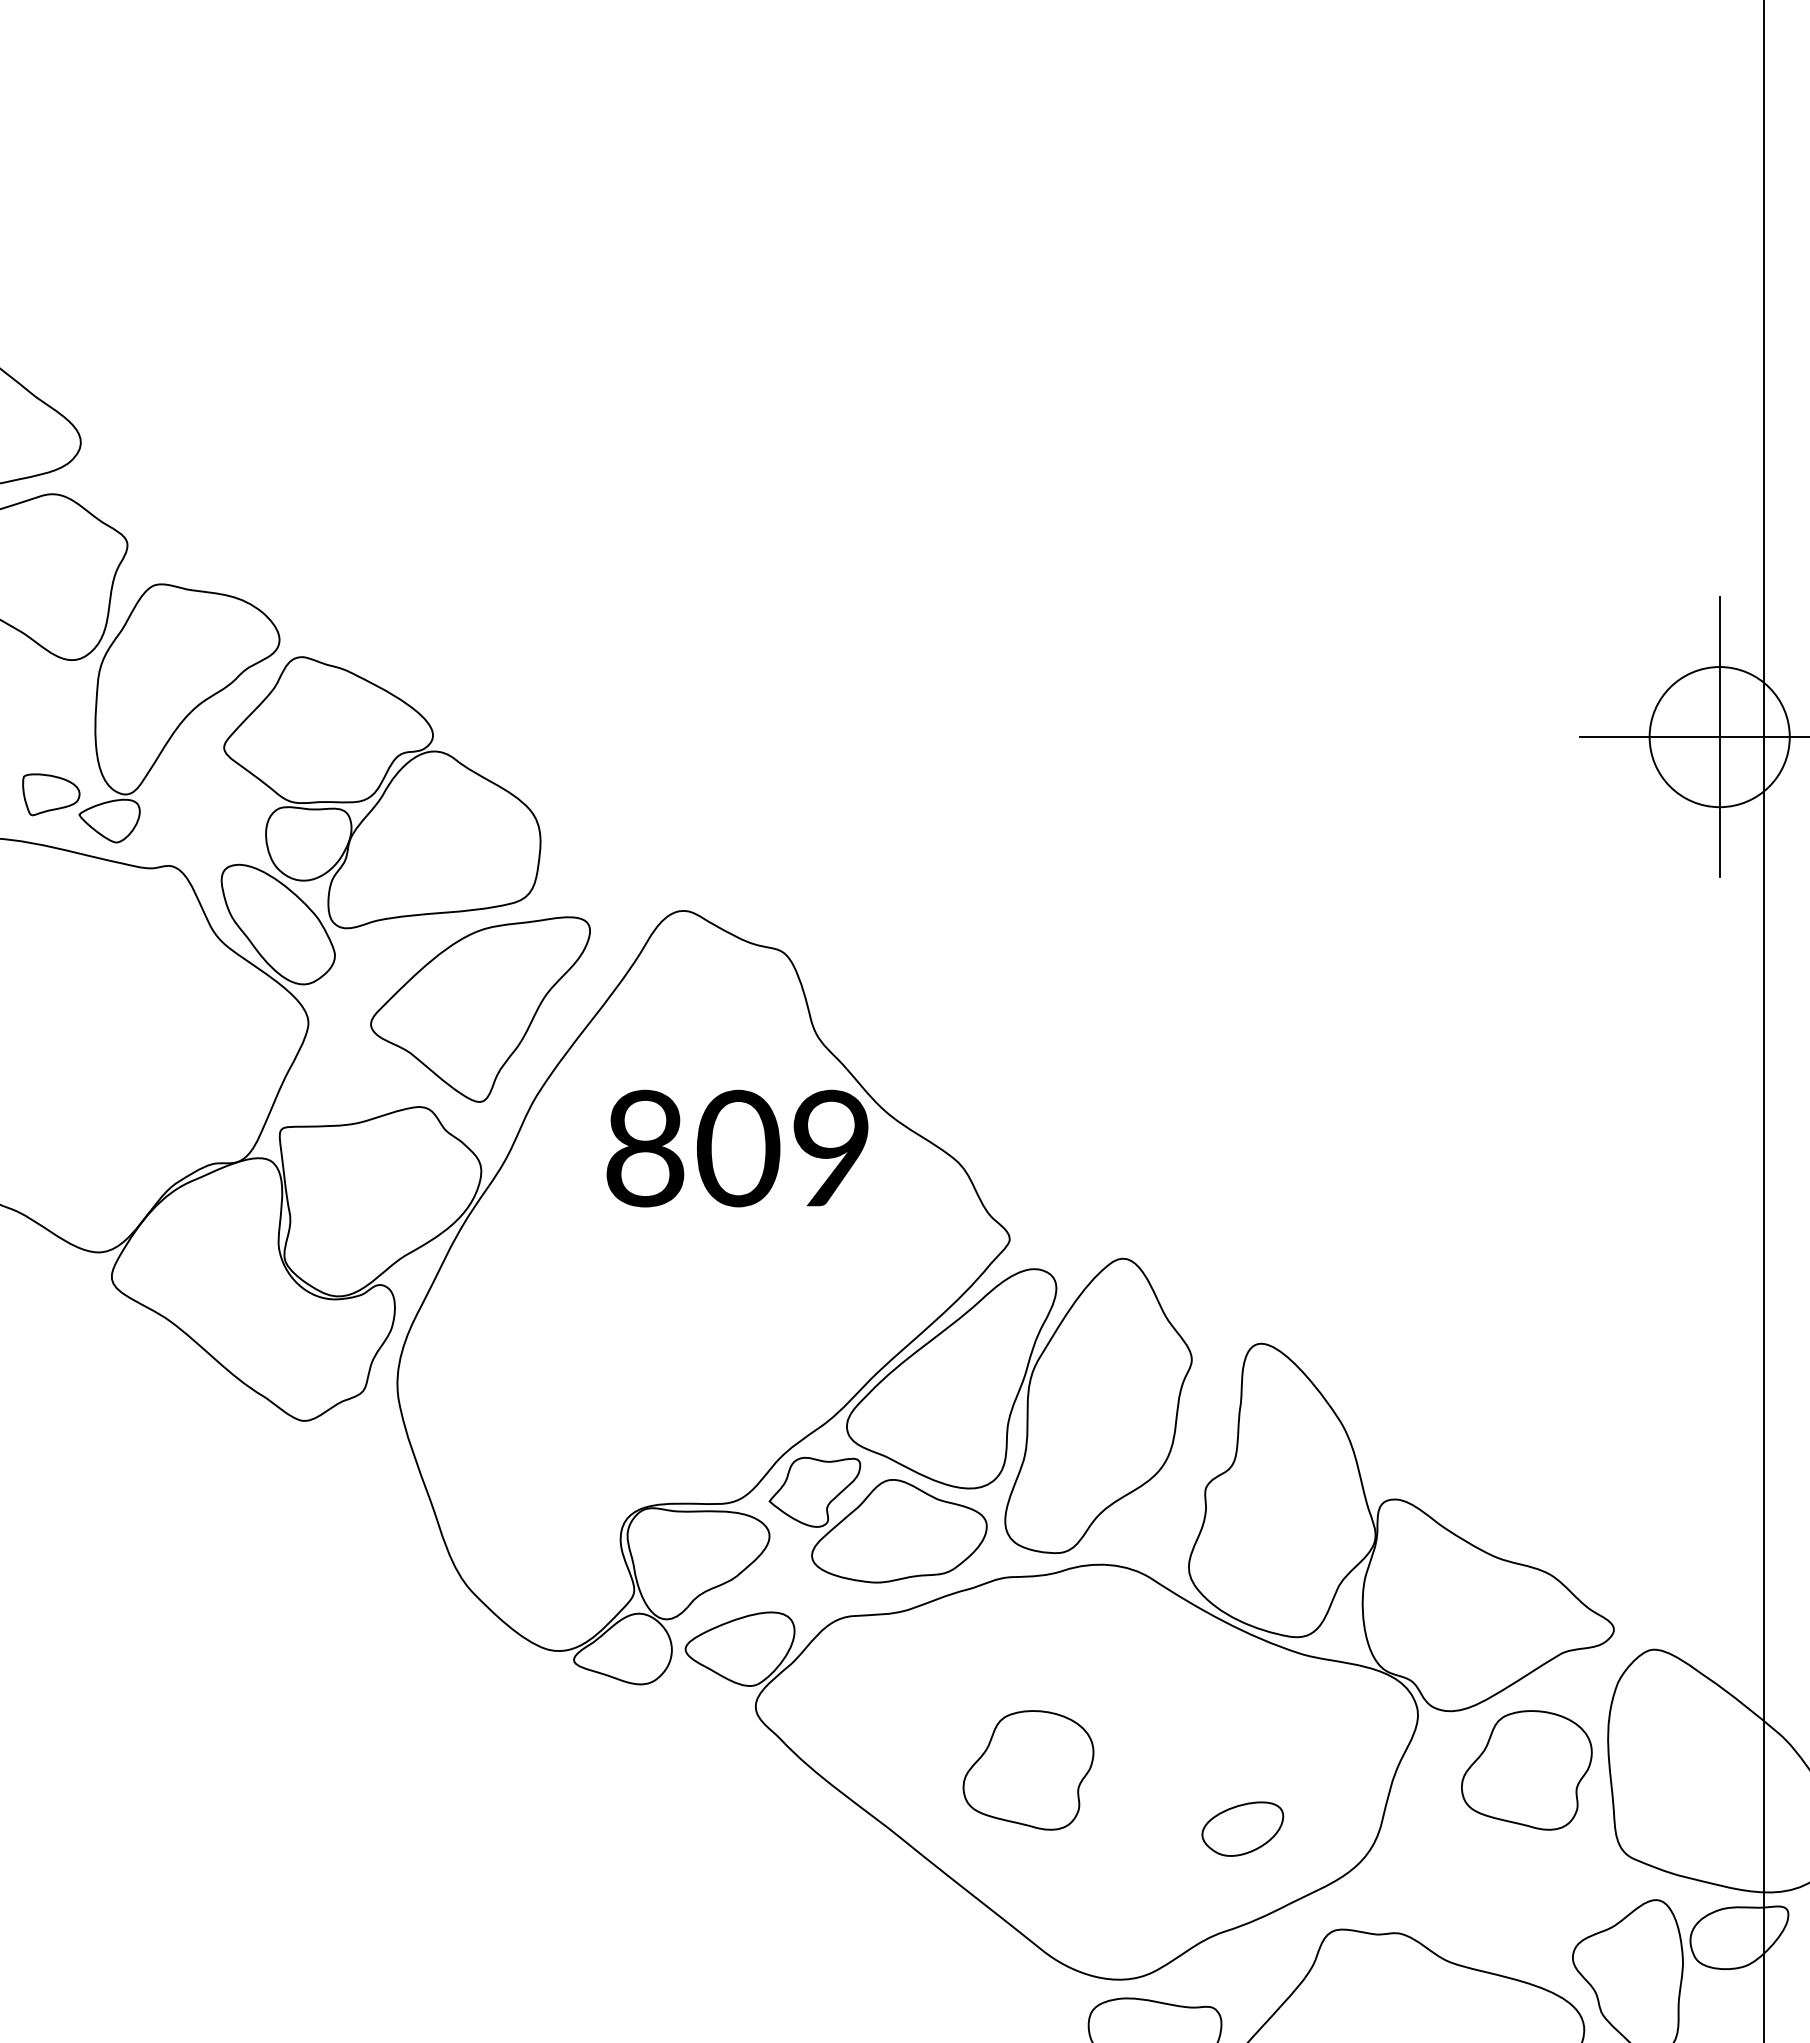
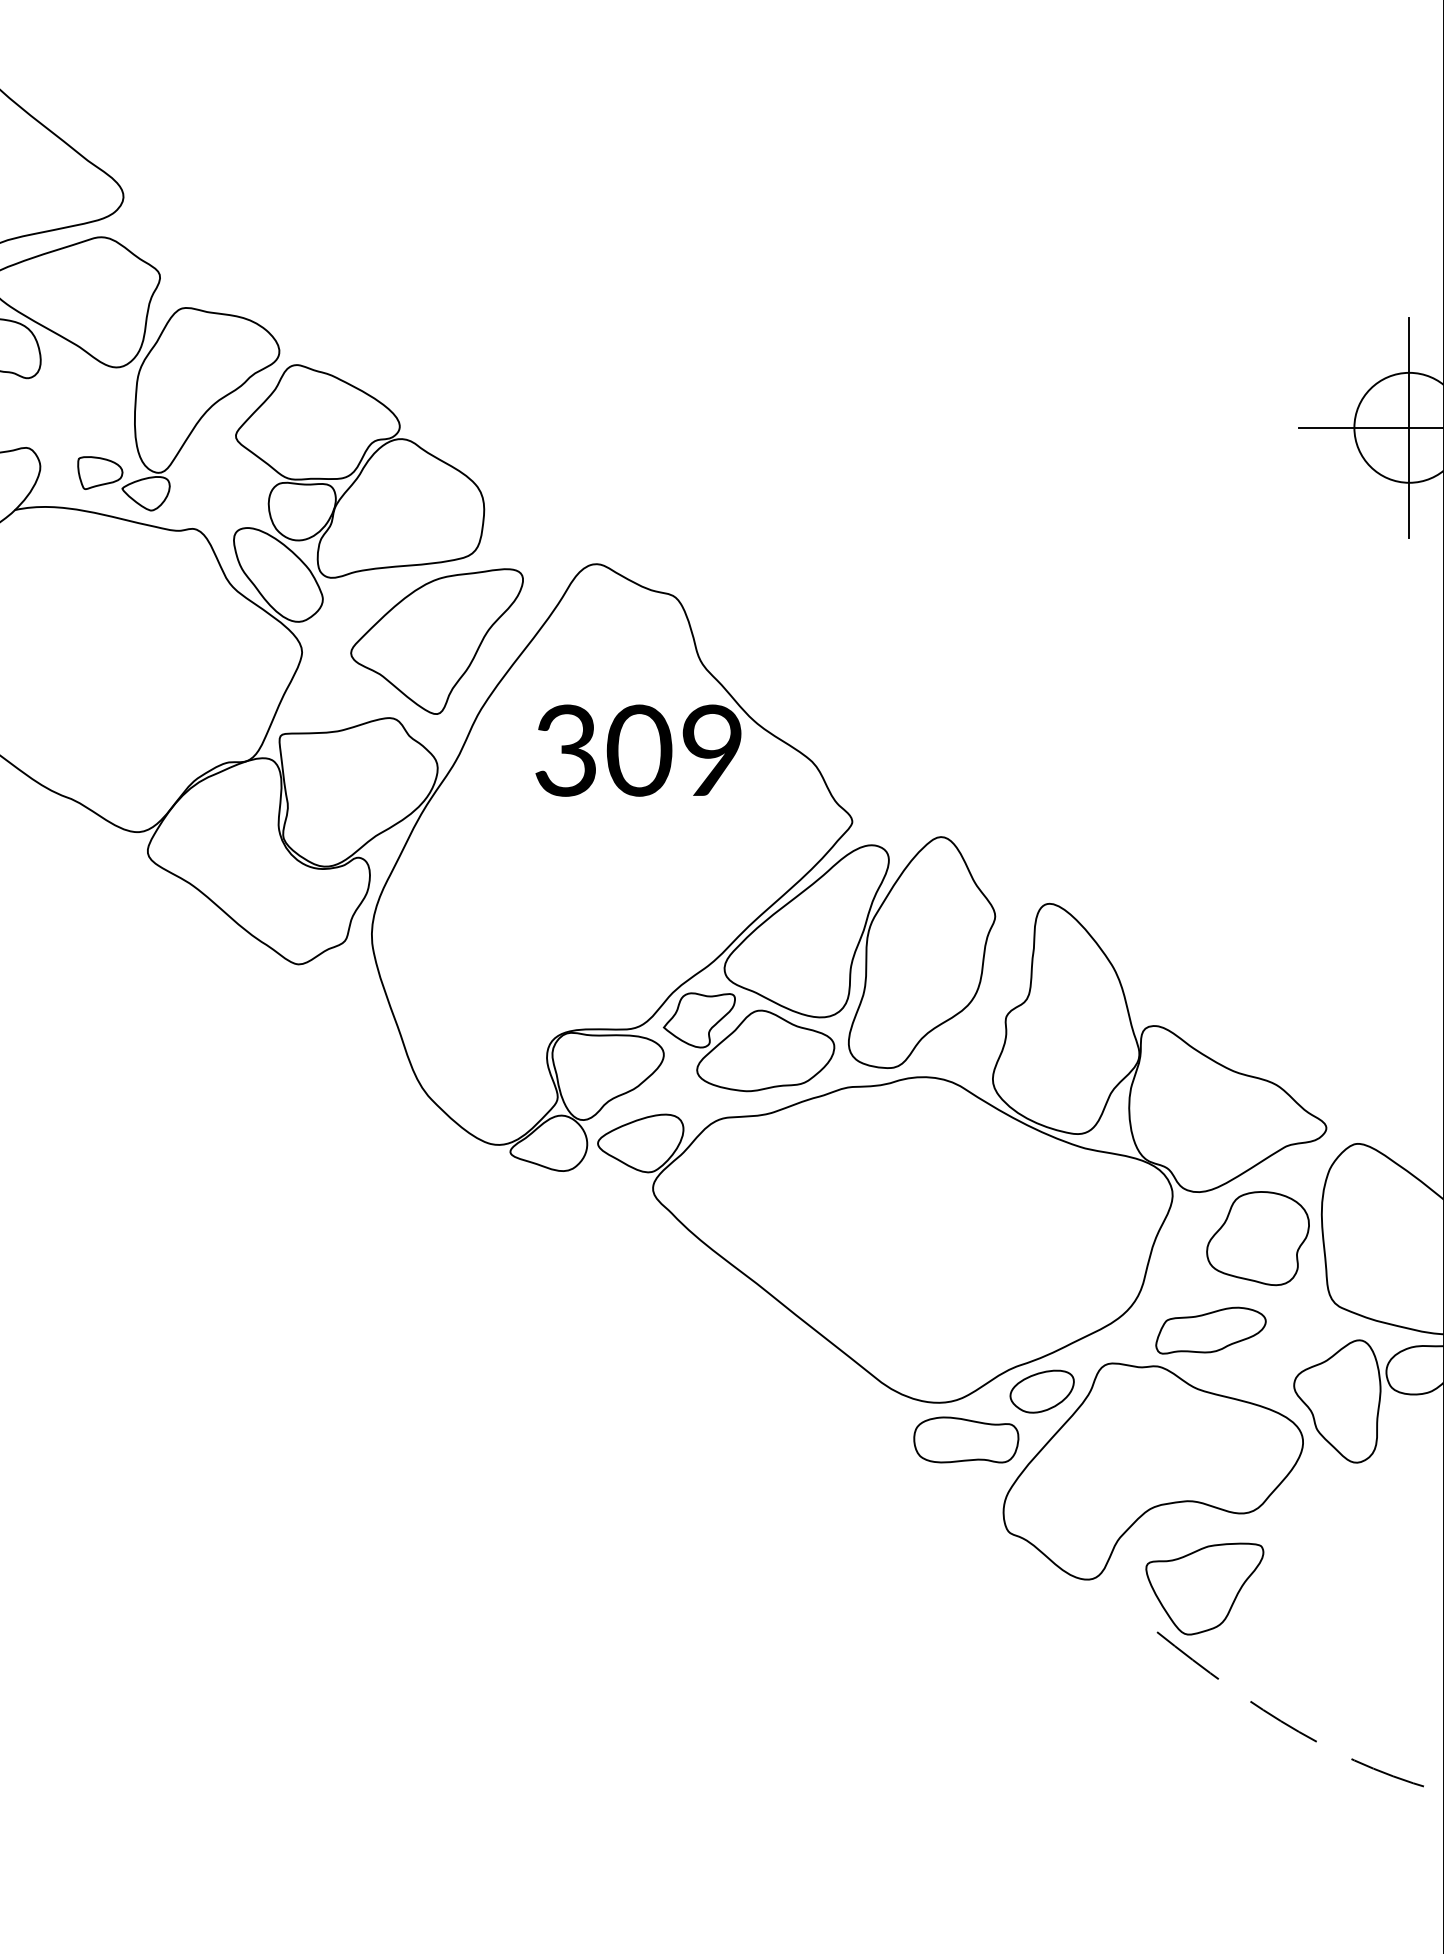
text: (644, 1148) -> (565, 750), 809 -> 309
part: (1027, 1770) -> (866, 1238), removed
part: (1241, 1828) -> (1041, 1391), moved
part: (1466, 1887) -> (1210, 1330), added

